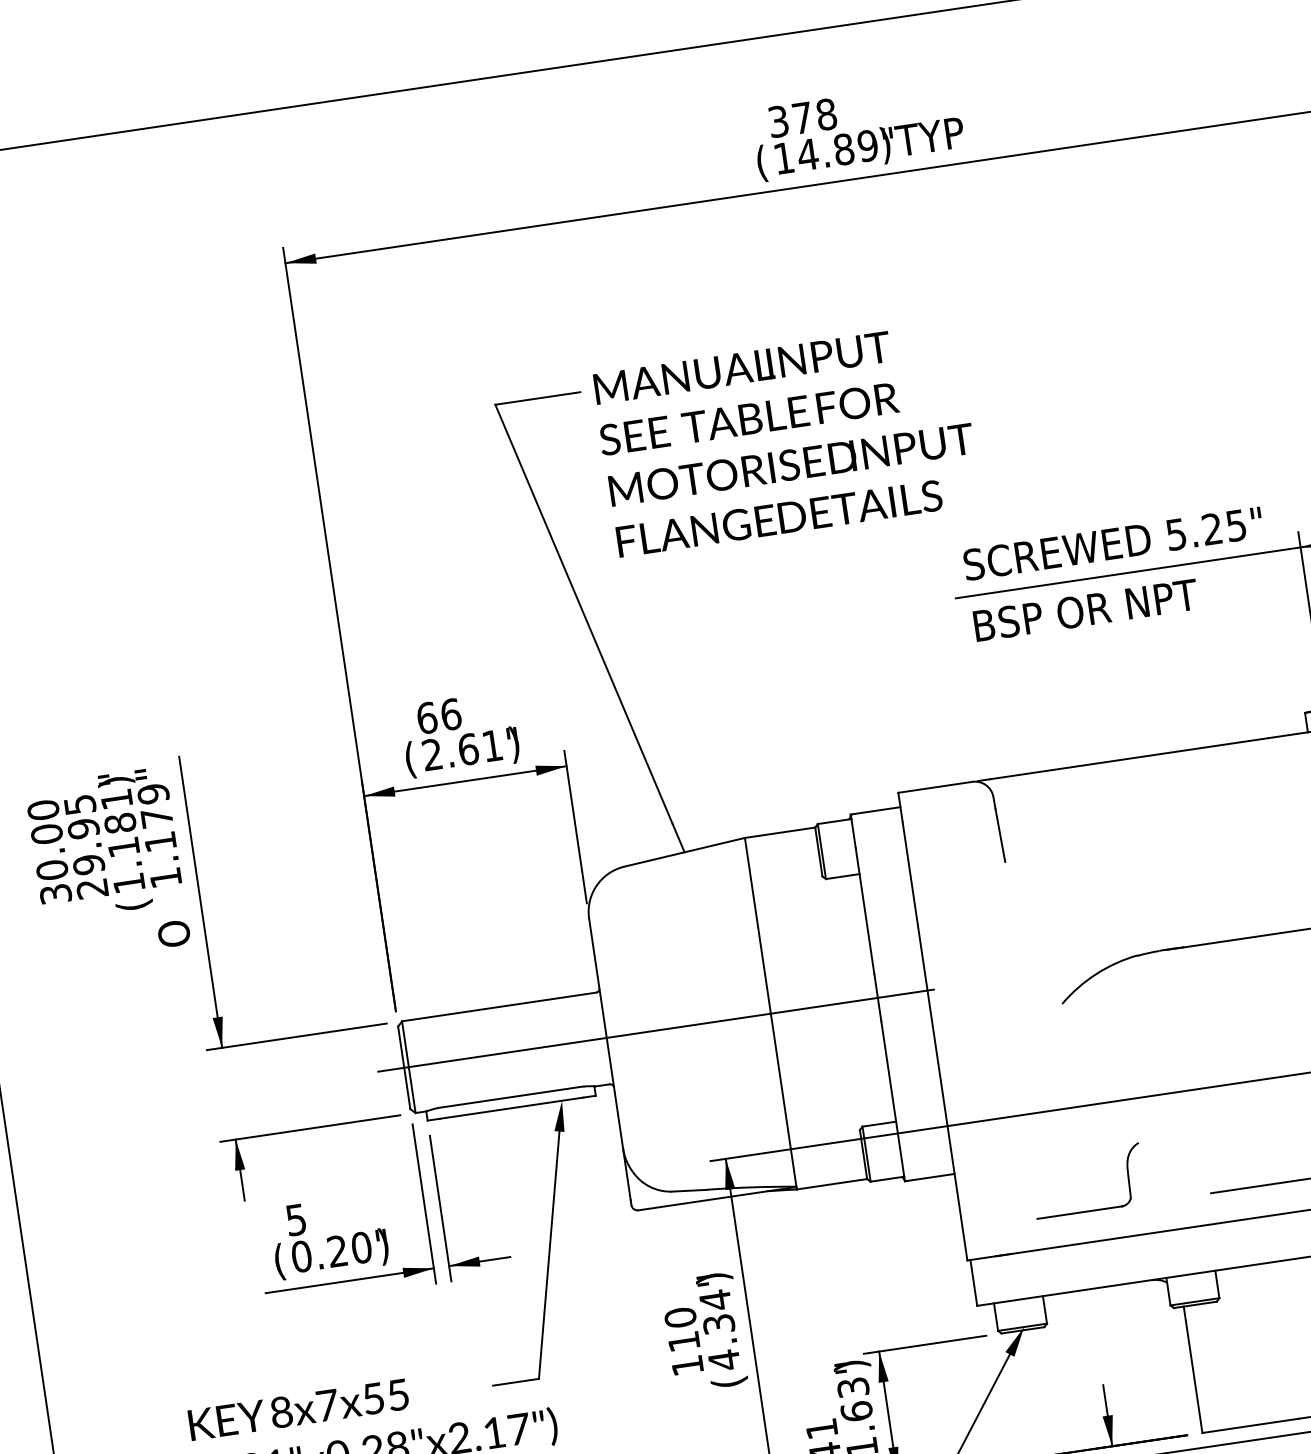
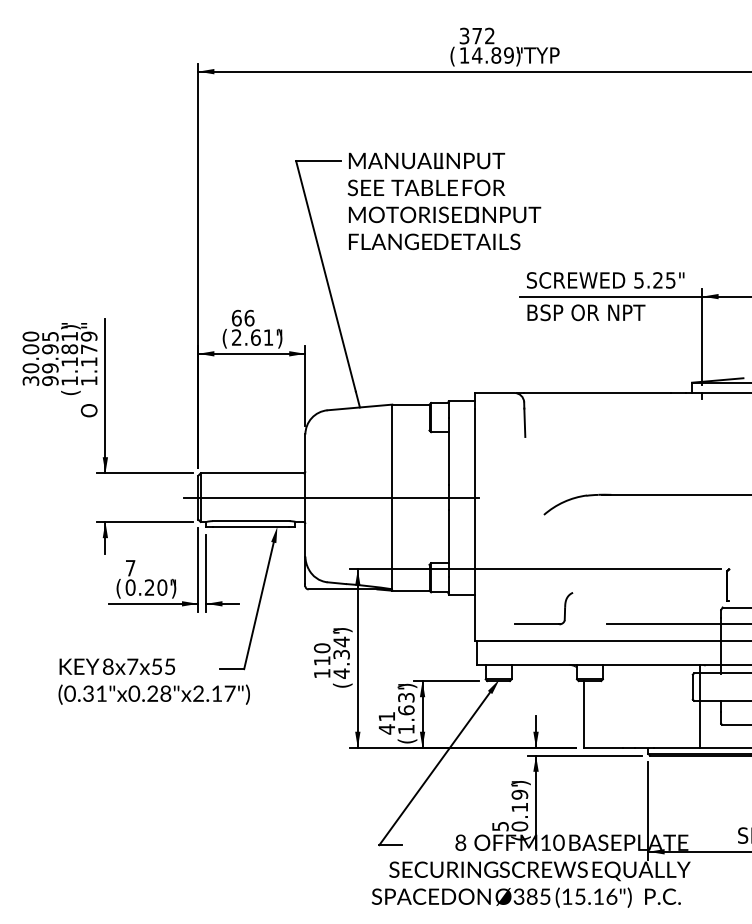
text: (825, 113) -> (489, 35), 378 -> 372
text: (92, 889) -> (50, 381), 29.95 -> 99.95
text: (296, 1220) -> (130, 568), 5 -> 7

